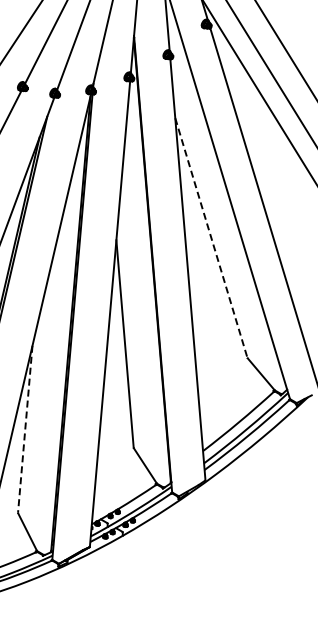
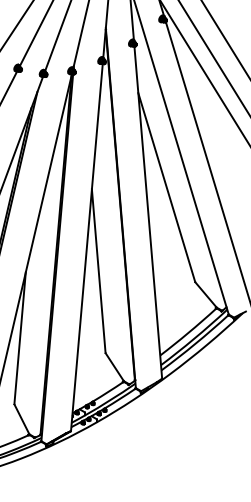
line: (211, 238) -> (166, 187), dashed -> solid
line: (25, 429) -> (20, 338), dashed -> solid

